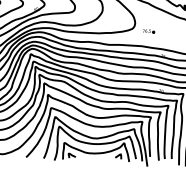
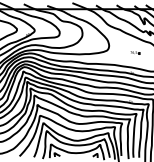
part: (148, 31) -> (135, 52), moved

